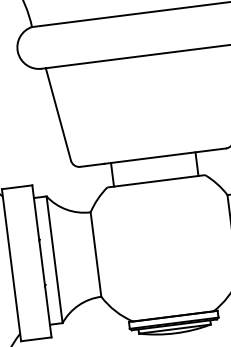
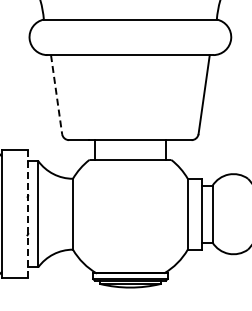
line: (58, 114) -> (56, 94), solid -> dashed
line: (41, 261) -> (27, 214), solid -> dashed

